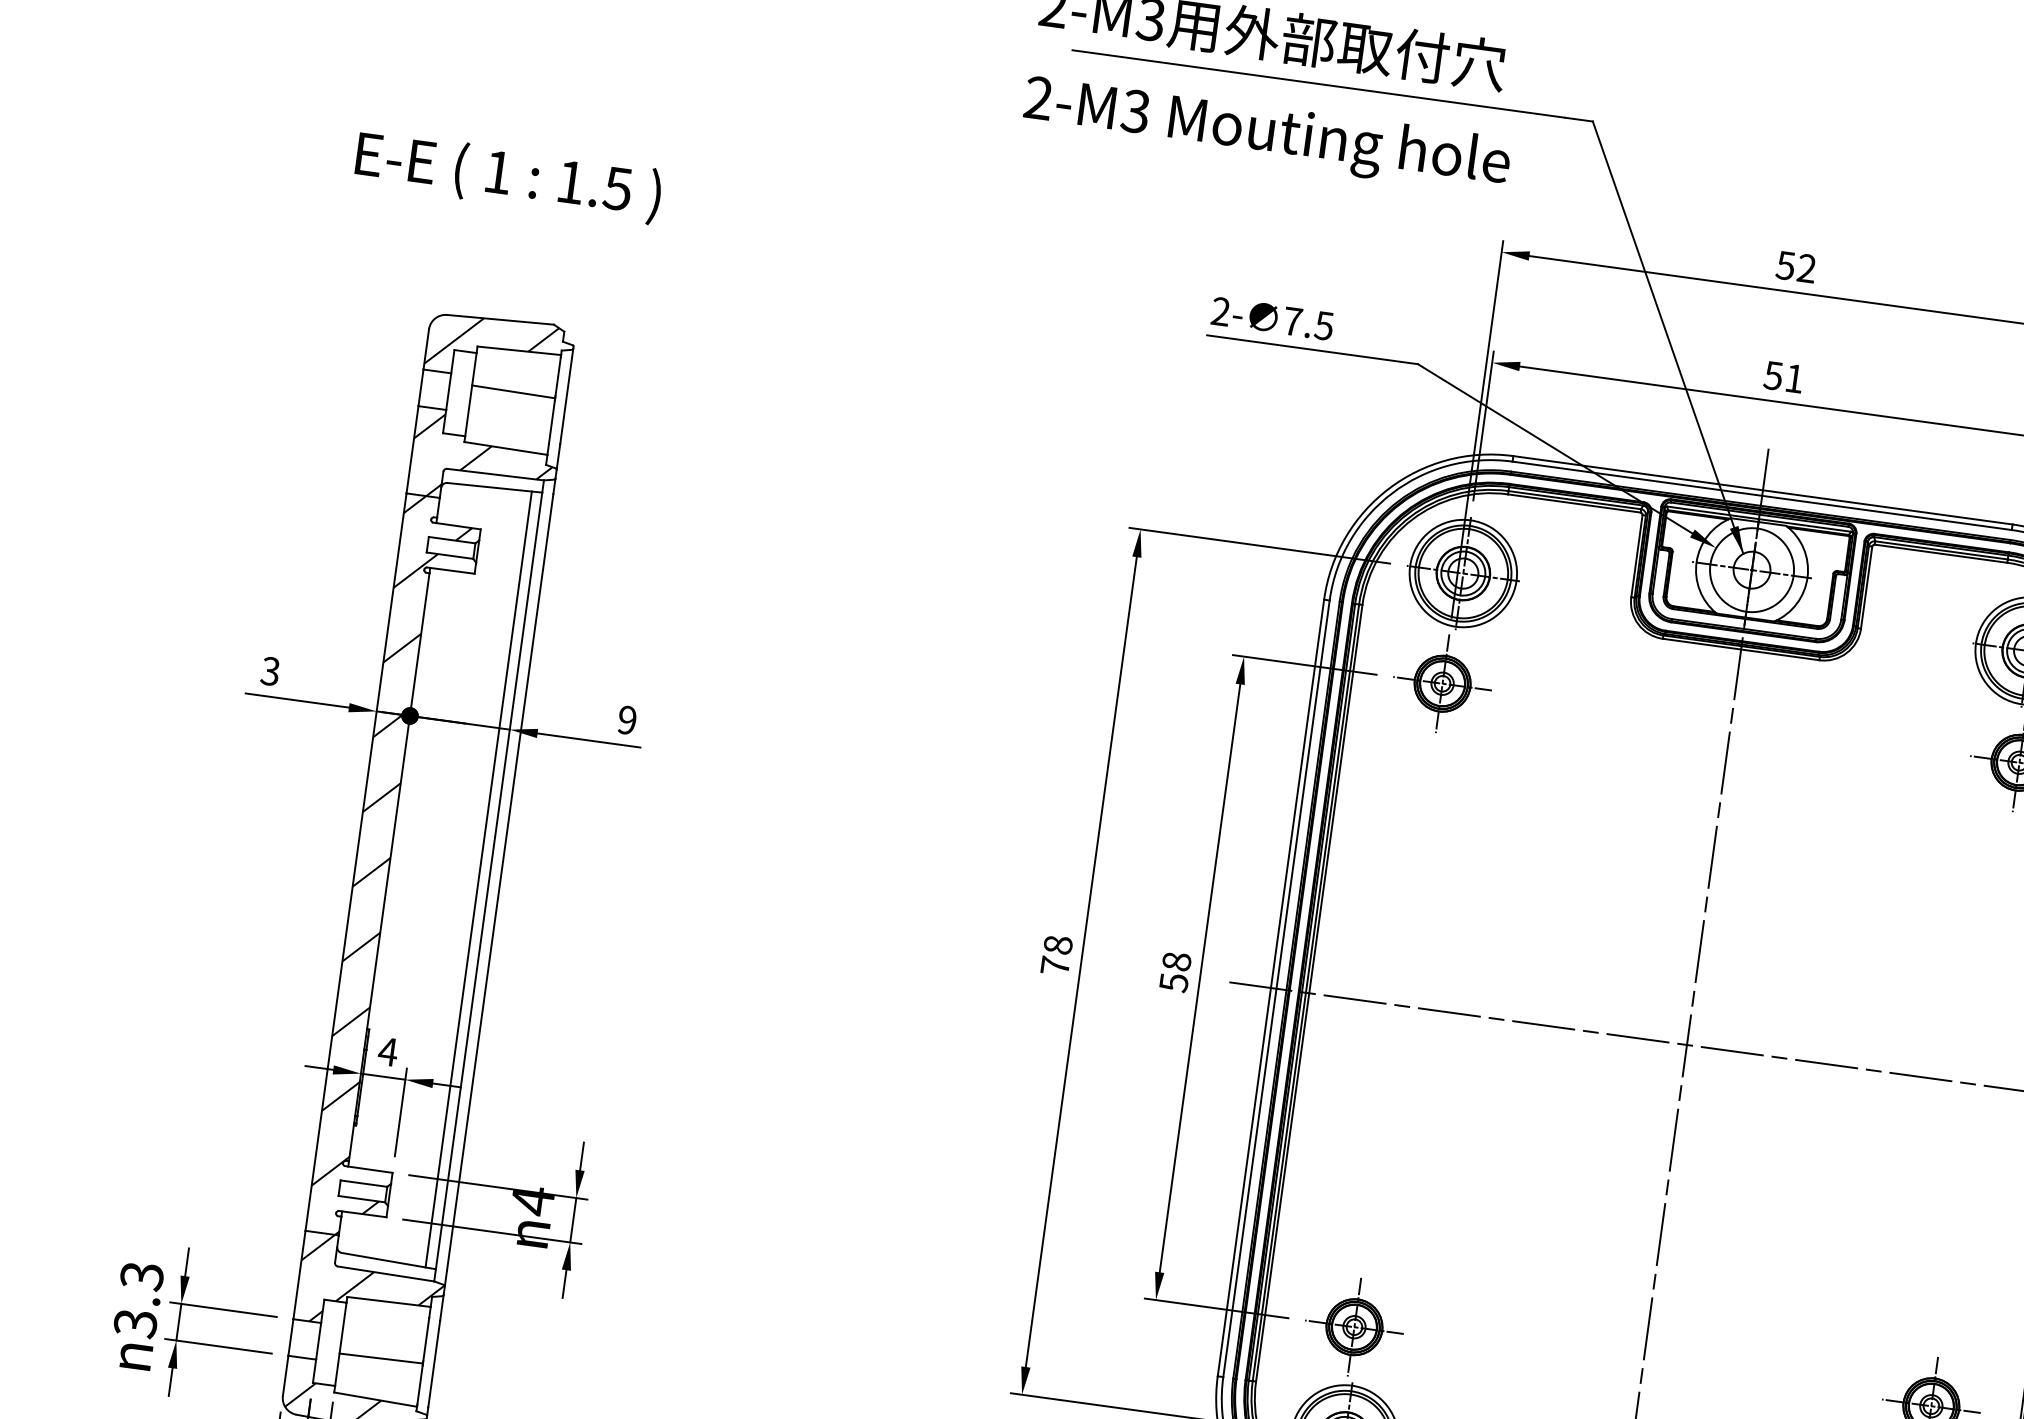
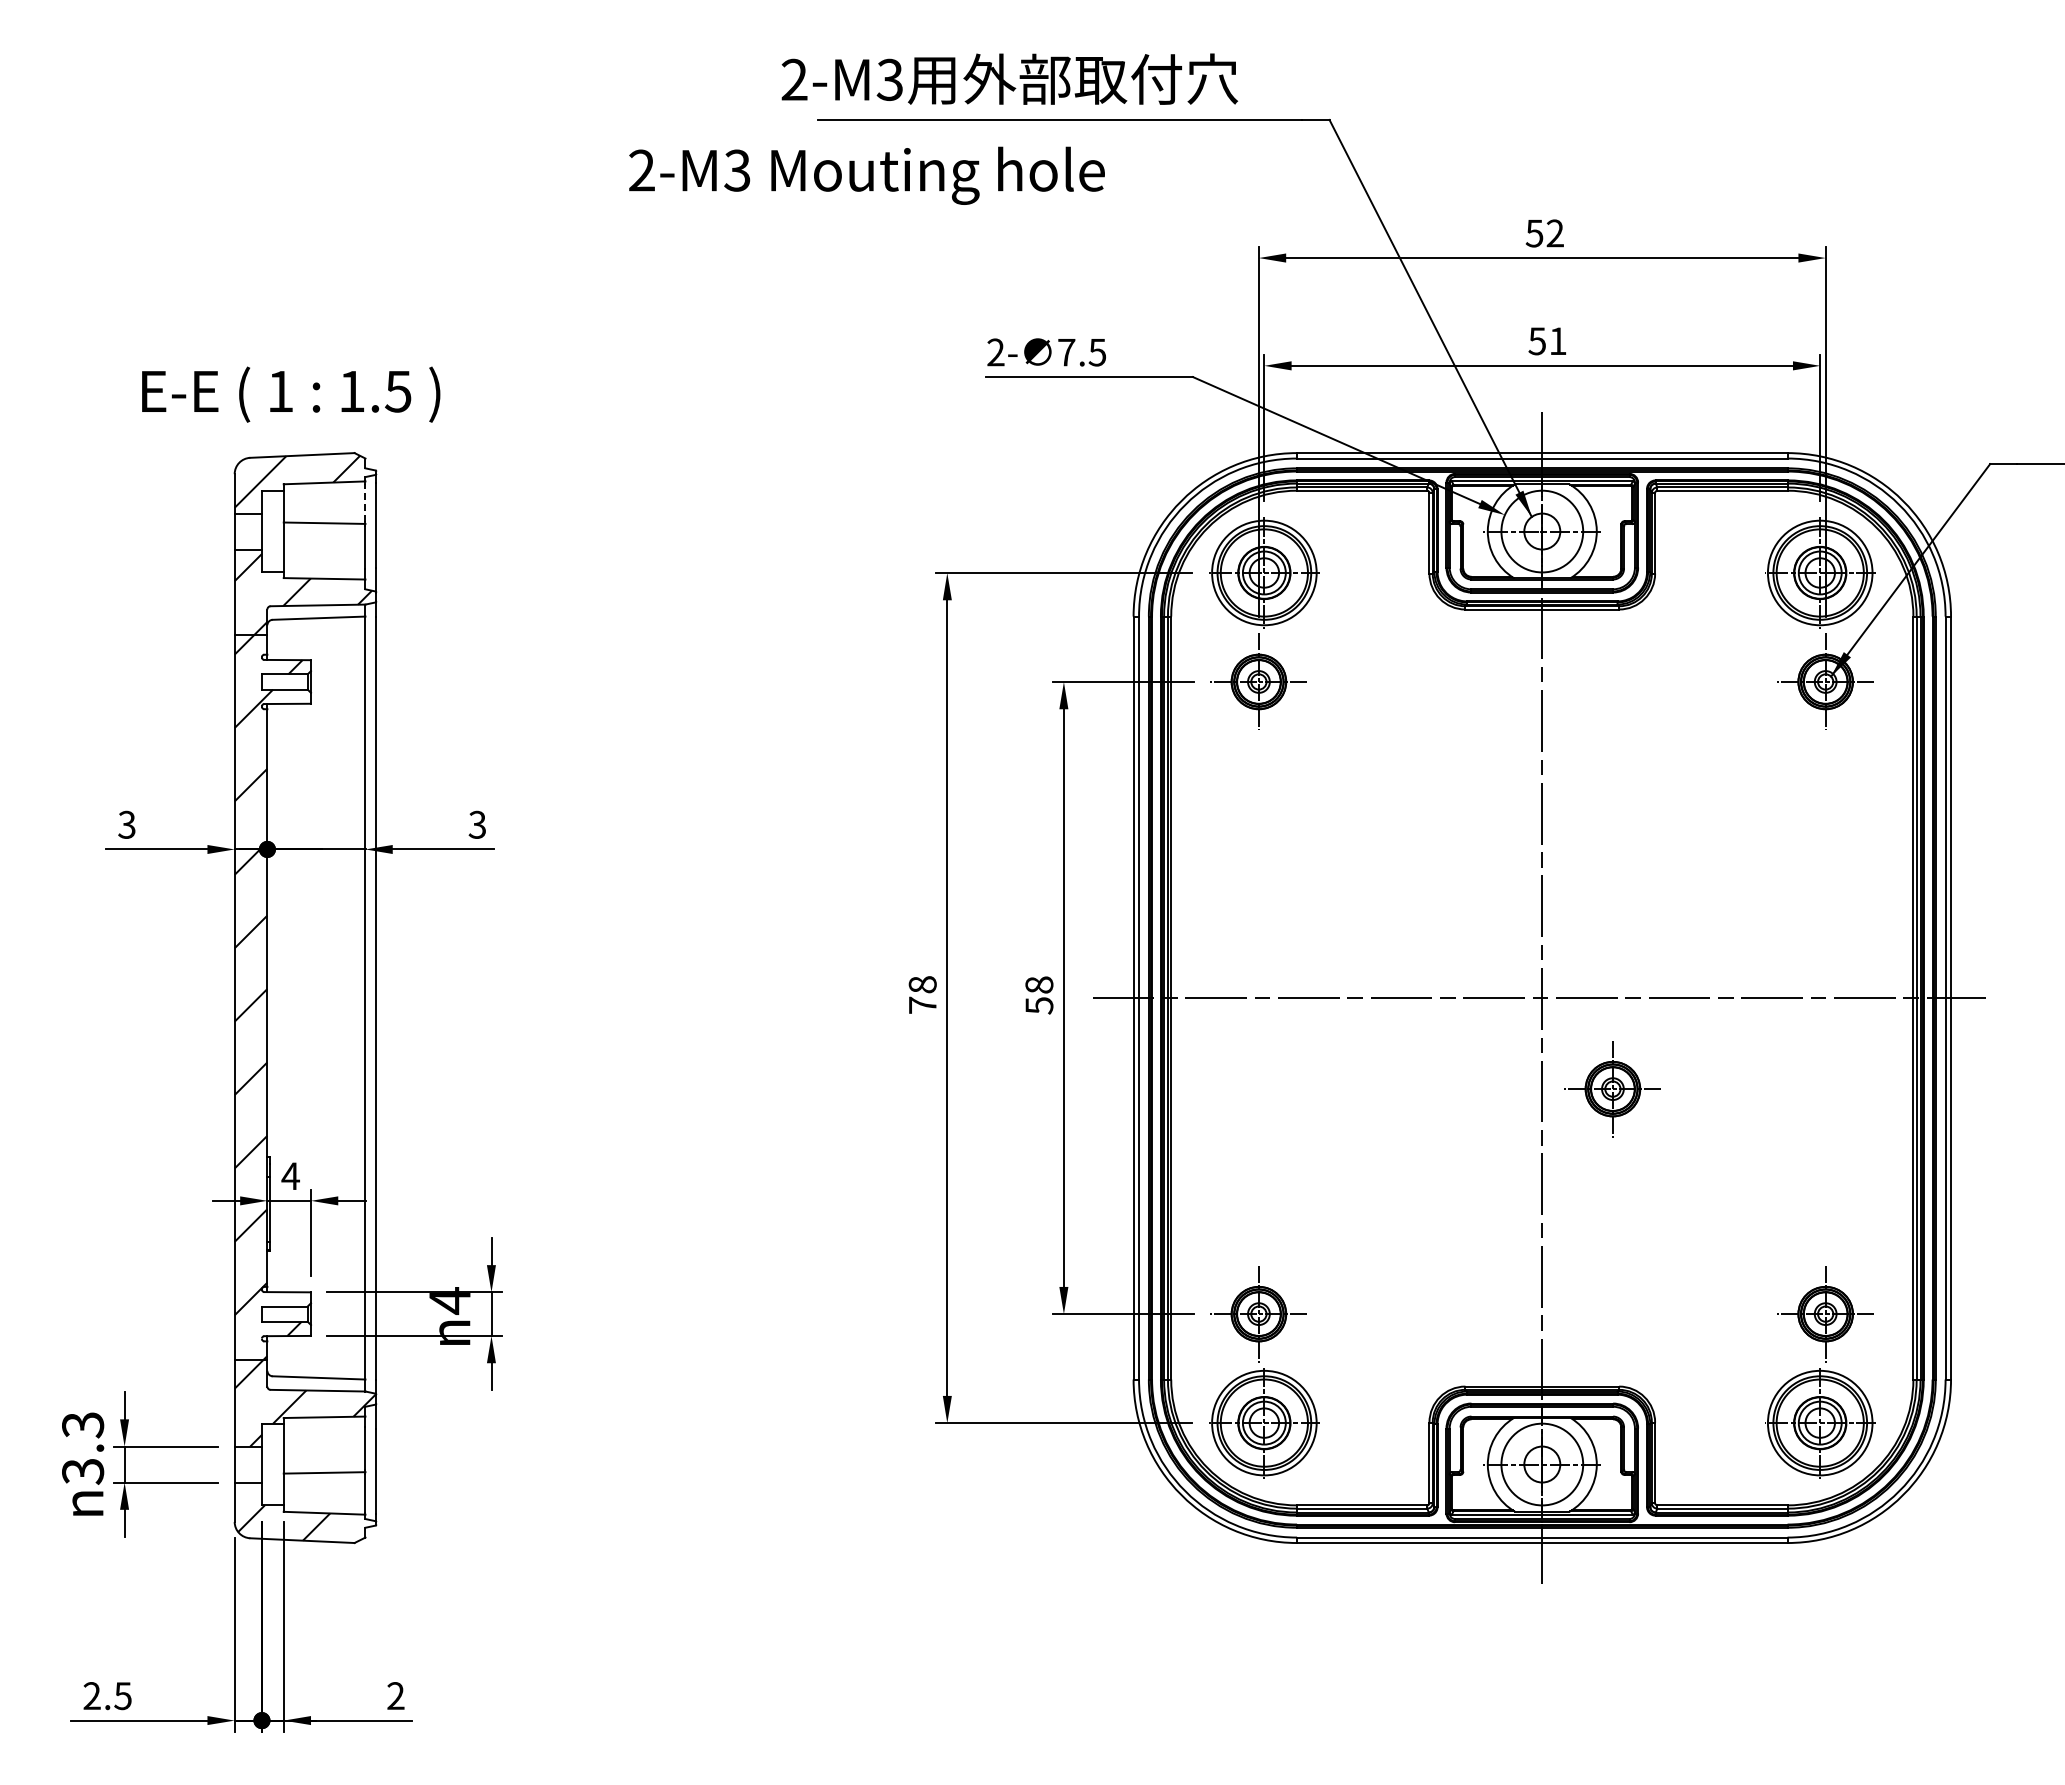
text: (1266, 134) -> (866, 175), moved
text: (508, 176) -> (291, 394), moved
line: (558, 376) -> (365, 502), solid -> dashed
text: (626, 719) -> (476, 824), 9 -> 3
line: (479, 878) -> (355, 997), removed
part: (1745, 1147) -> (1612, 1089), added

